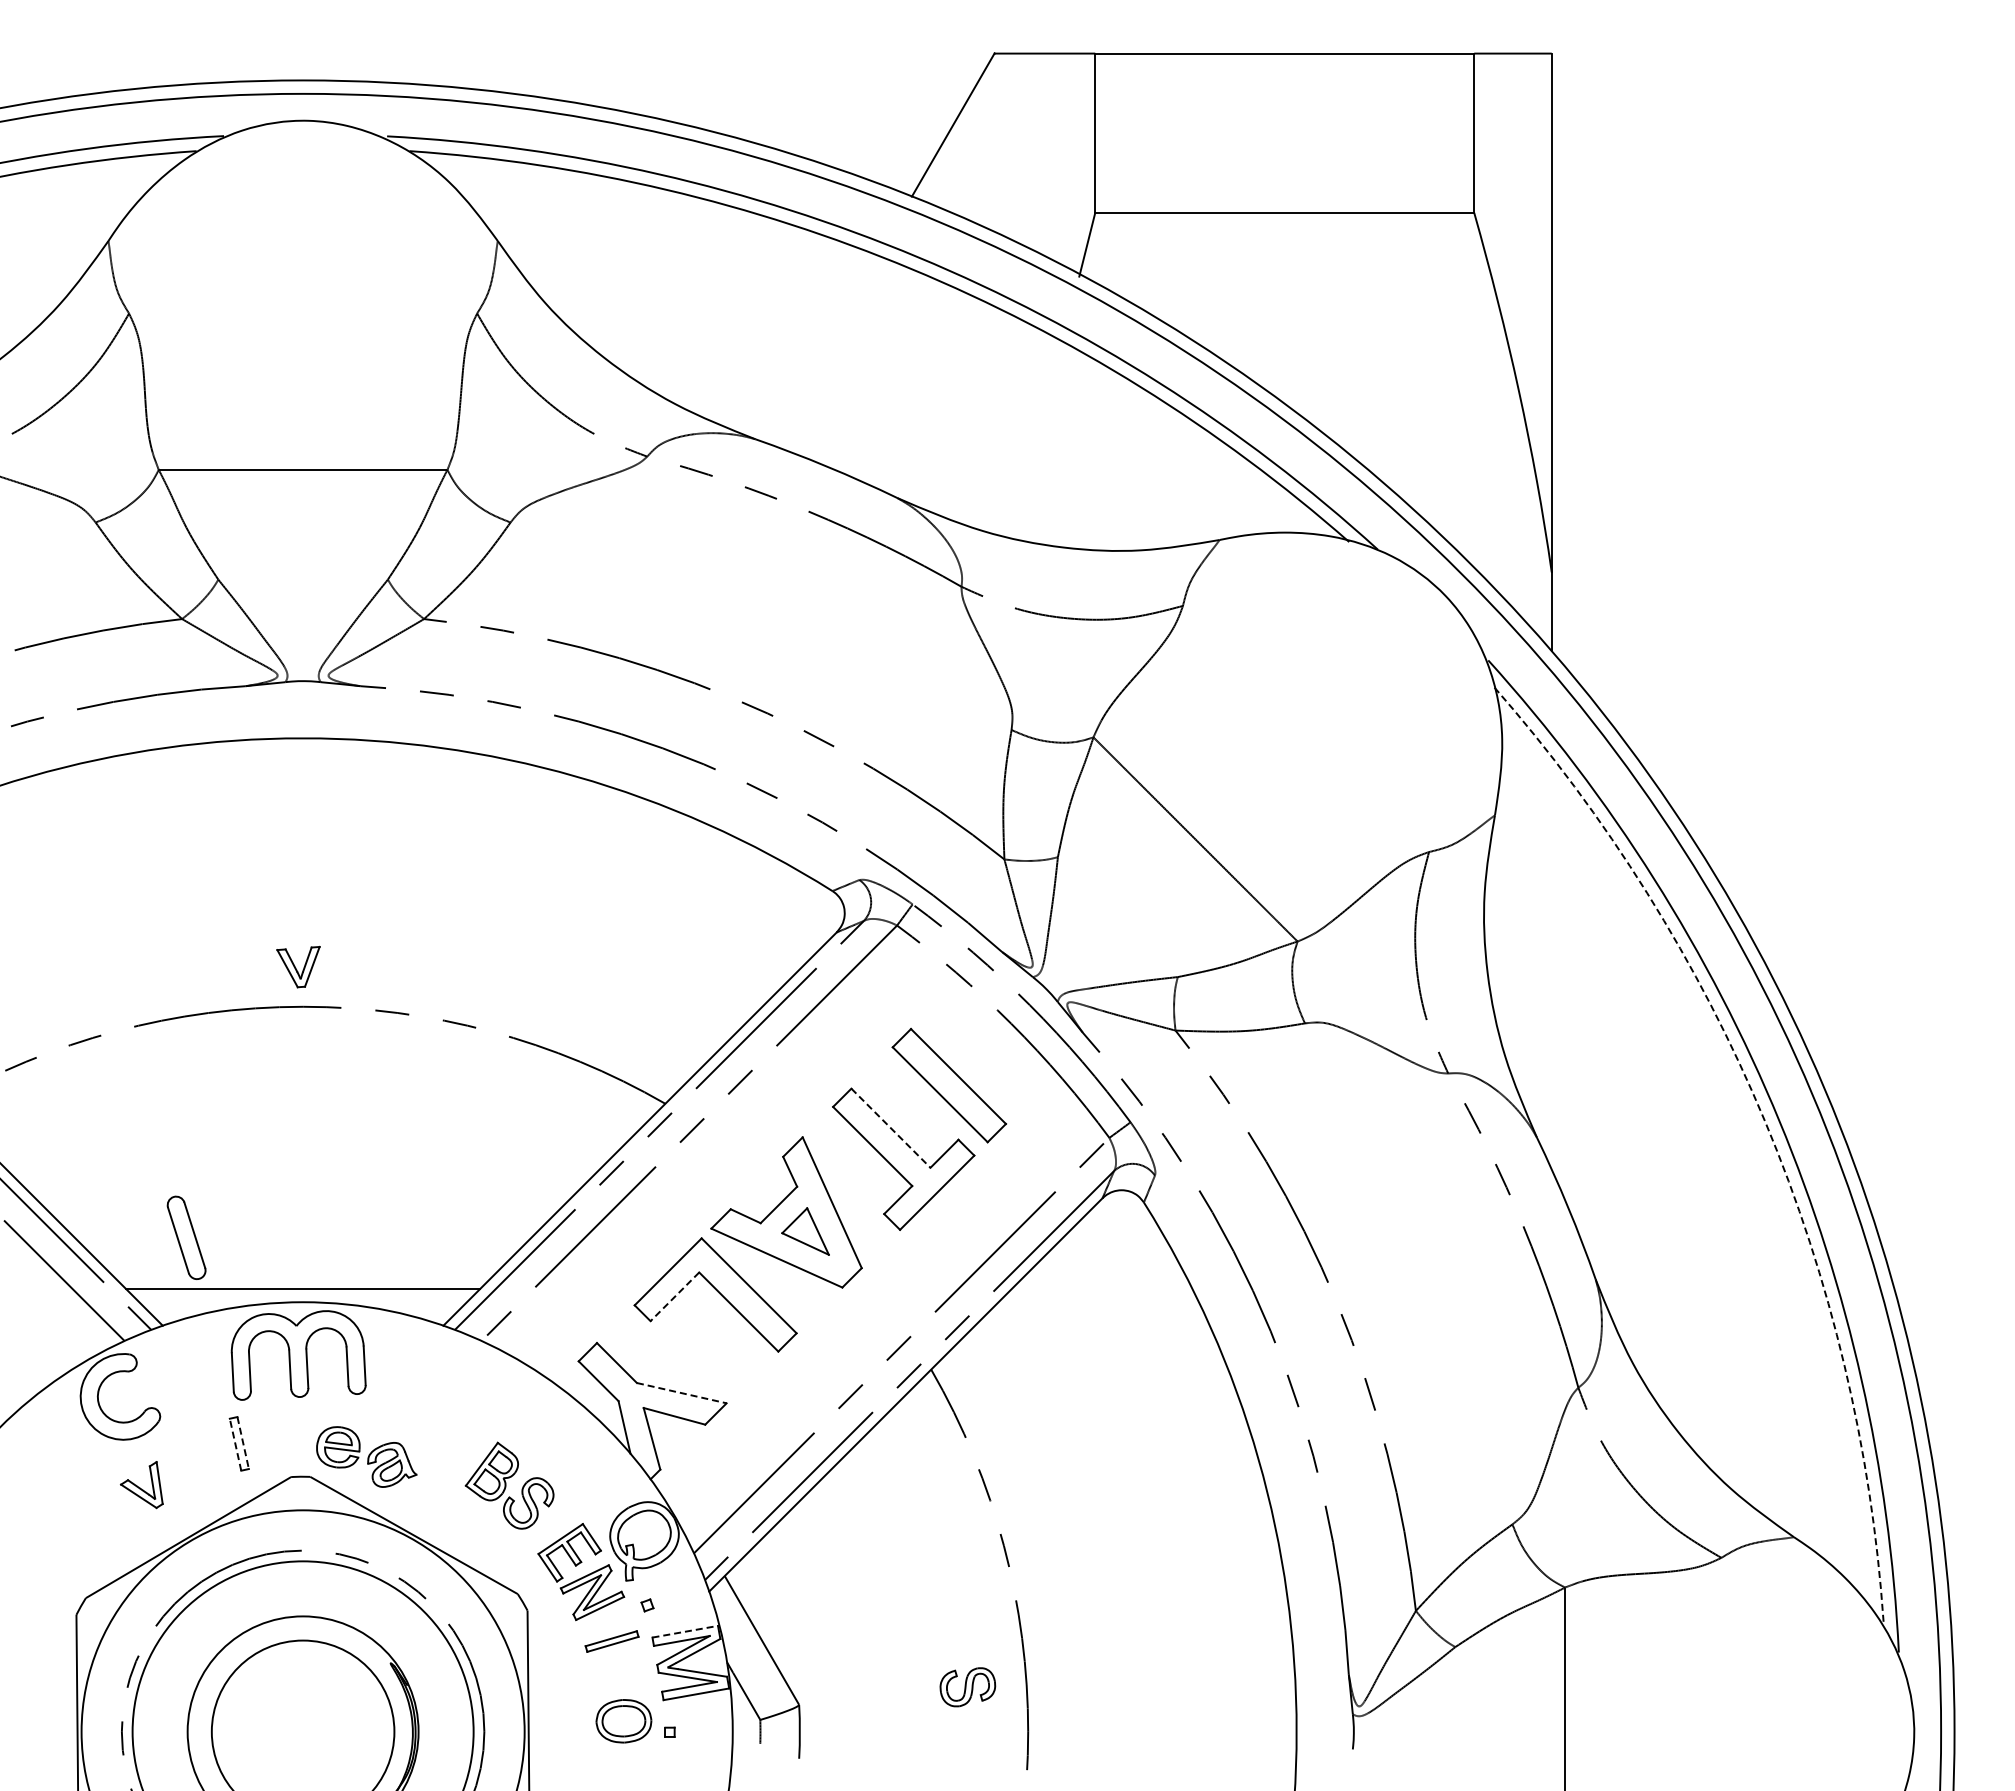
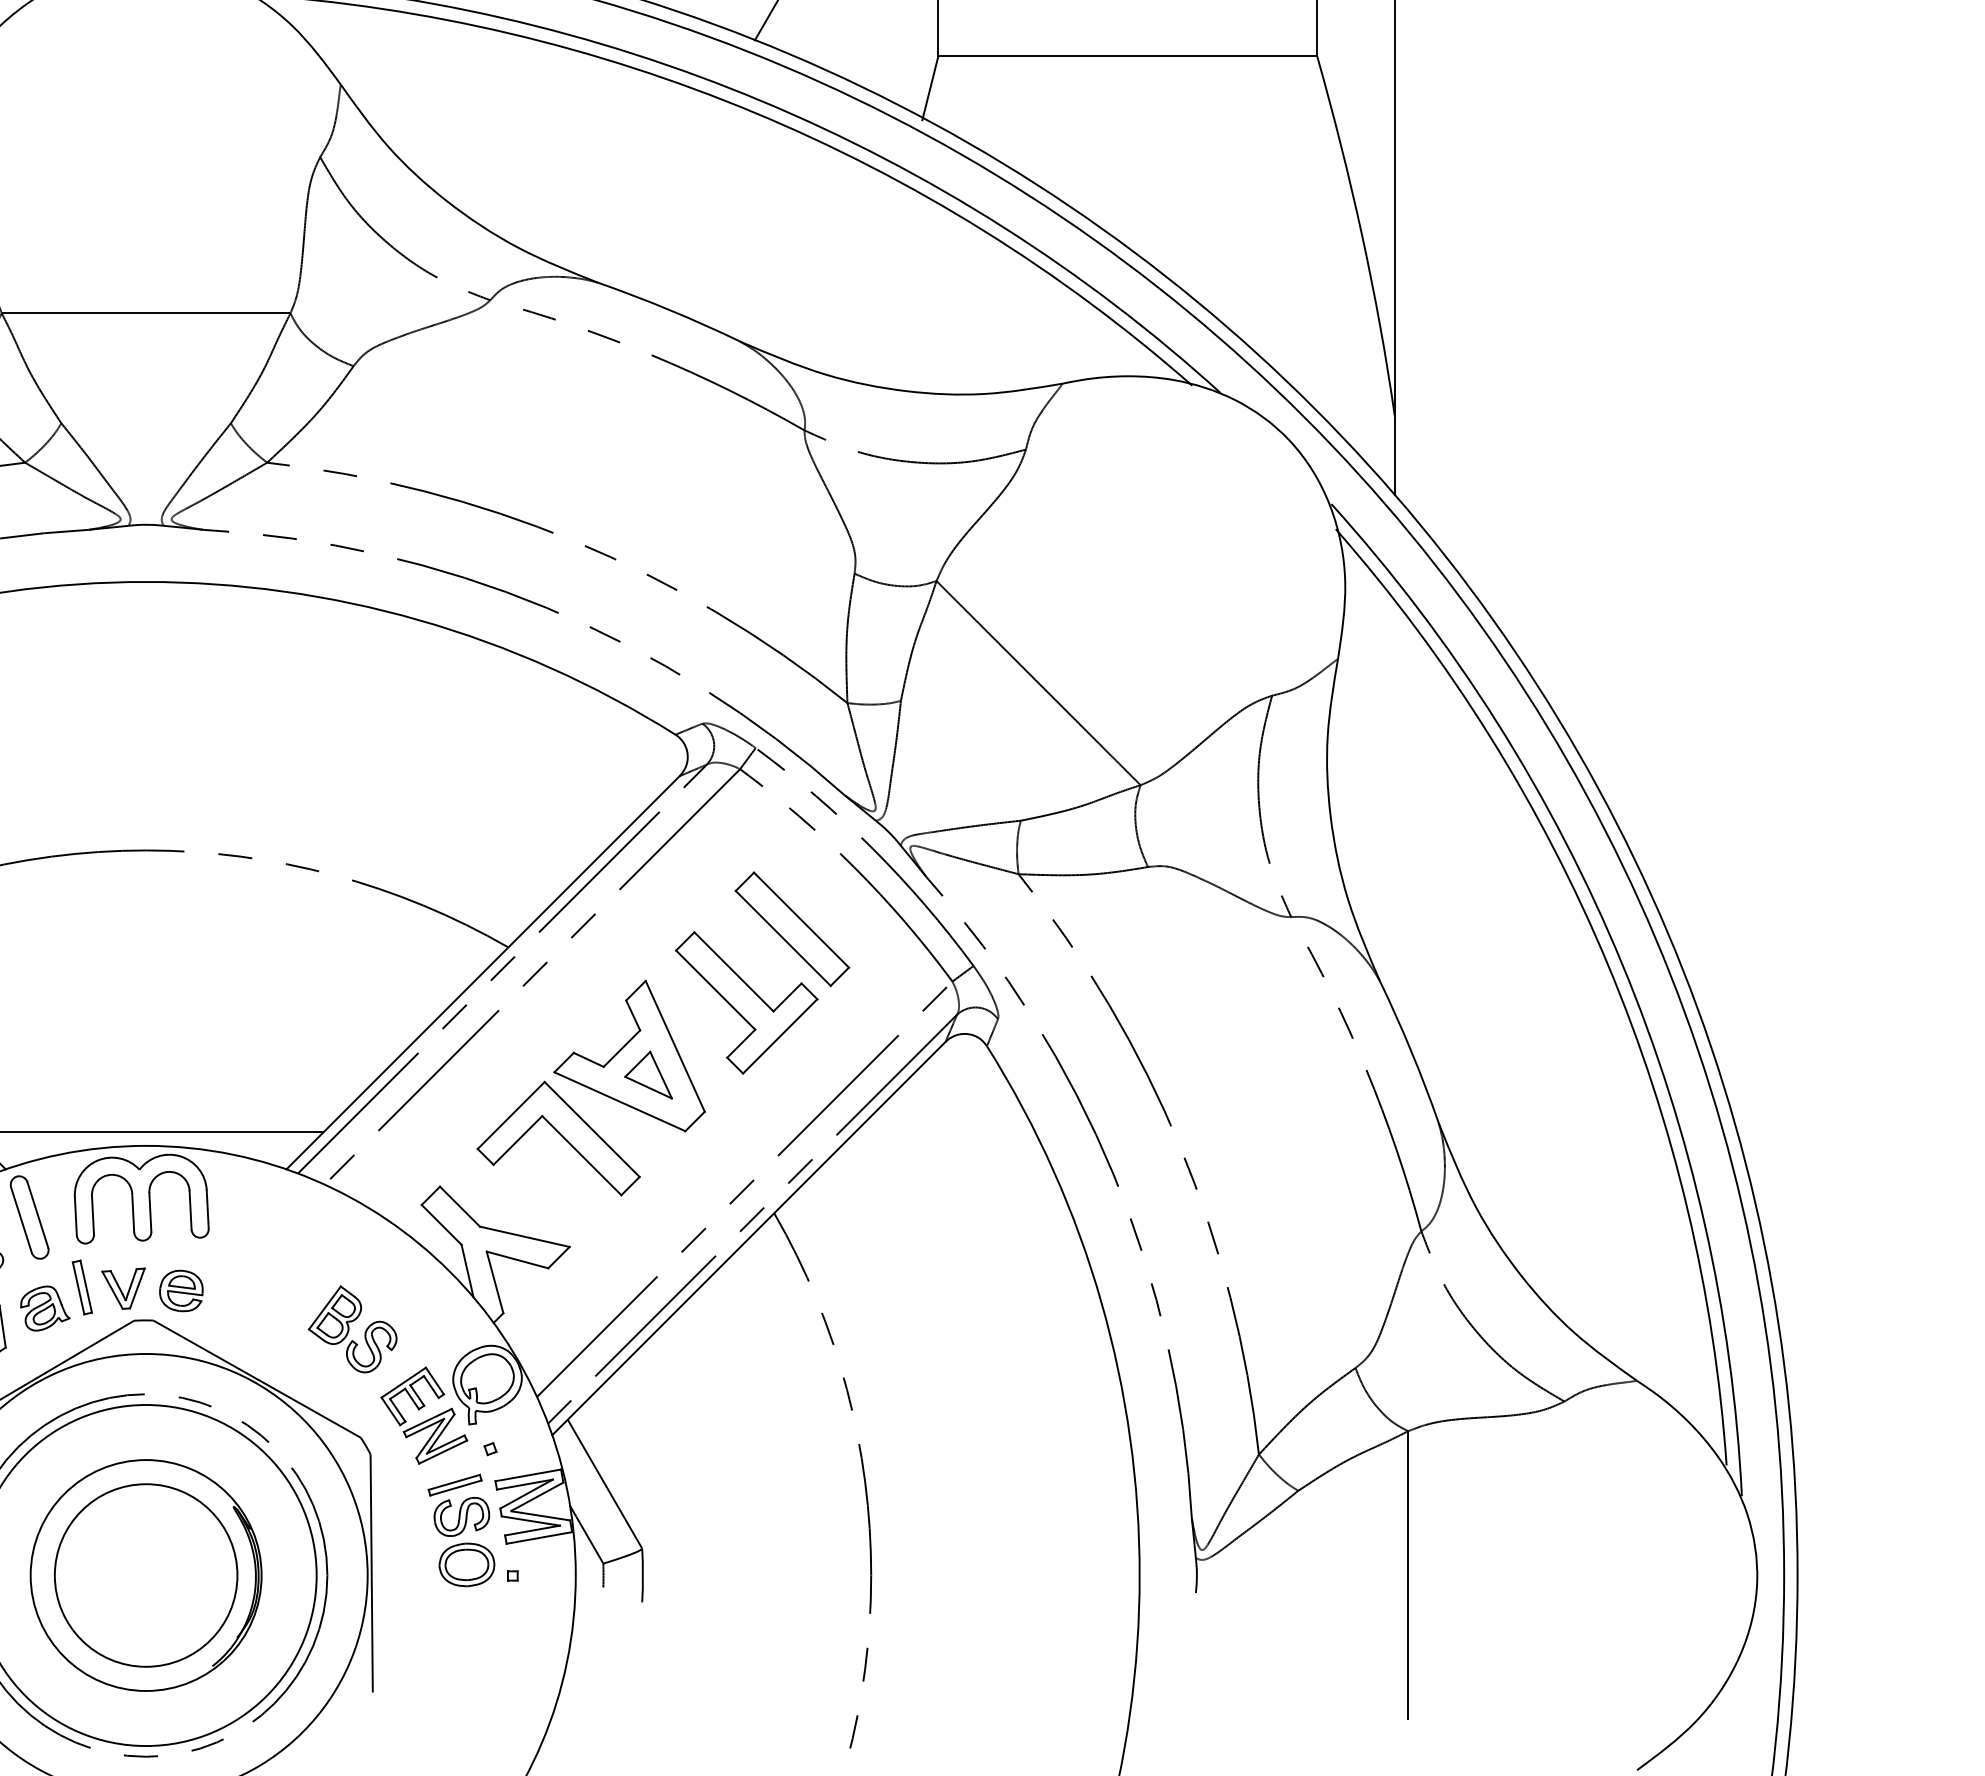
part: (298, 967) -> (123, 1289), moved
arc: (1765, 1121) -> (1608, 965), dashed -> solid
line: (890, 1128) -> (733, 972), dashed -> solid
part: (186, 1237) -> (29, 1217), moved
line: (674, 1297) -> (517, 1141), dashed -> solid
line: (681, 1393) -> (524, 1237), dashed -> solid
line: (243, 1443) -> (86, 1287), dashed -> solid
line: (235, 1444) -> (78, 1288), dashed -> solid
part: (392, 1464) -> (45, 1308), moved
line: (685, 1631) -> (528, 1475), dashed -> solid
part: (967, 1687) -> (461, 1517), moved

